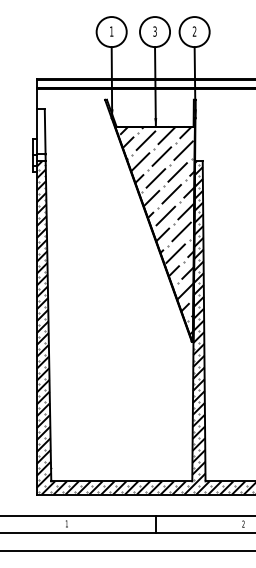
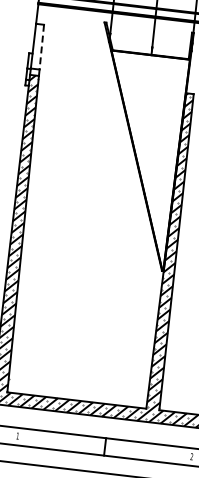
line: (45, 131) -> (42, 46), solid -> dashed
hatch: (157, 230) -> (141, 157), removed

